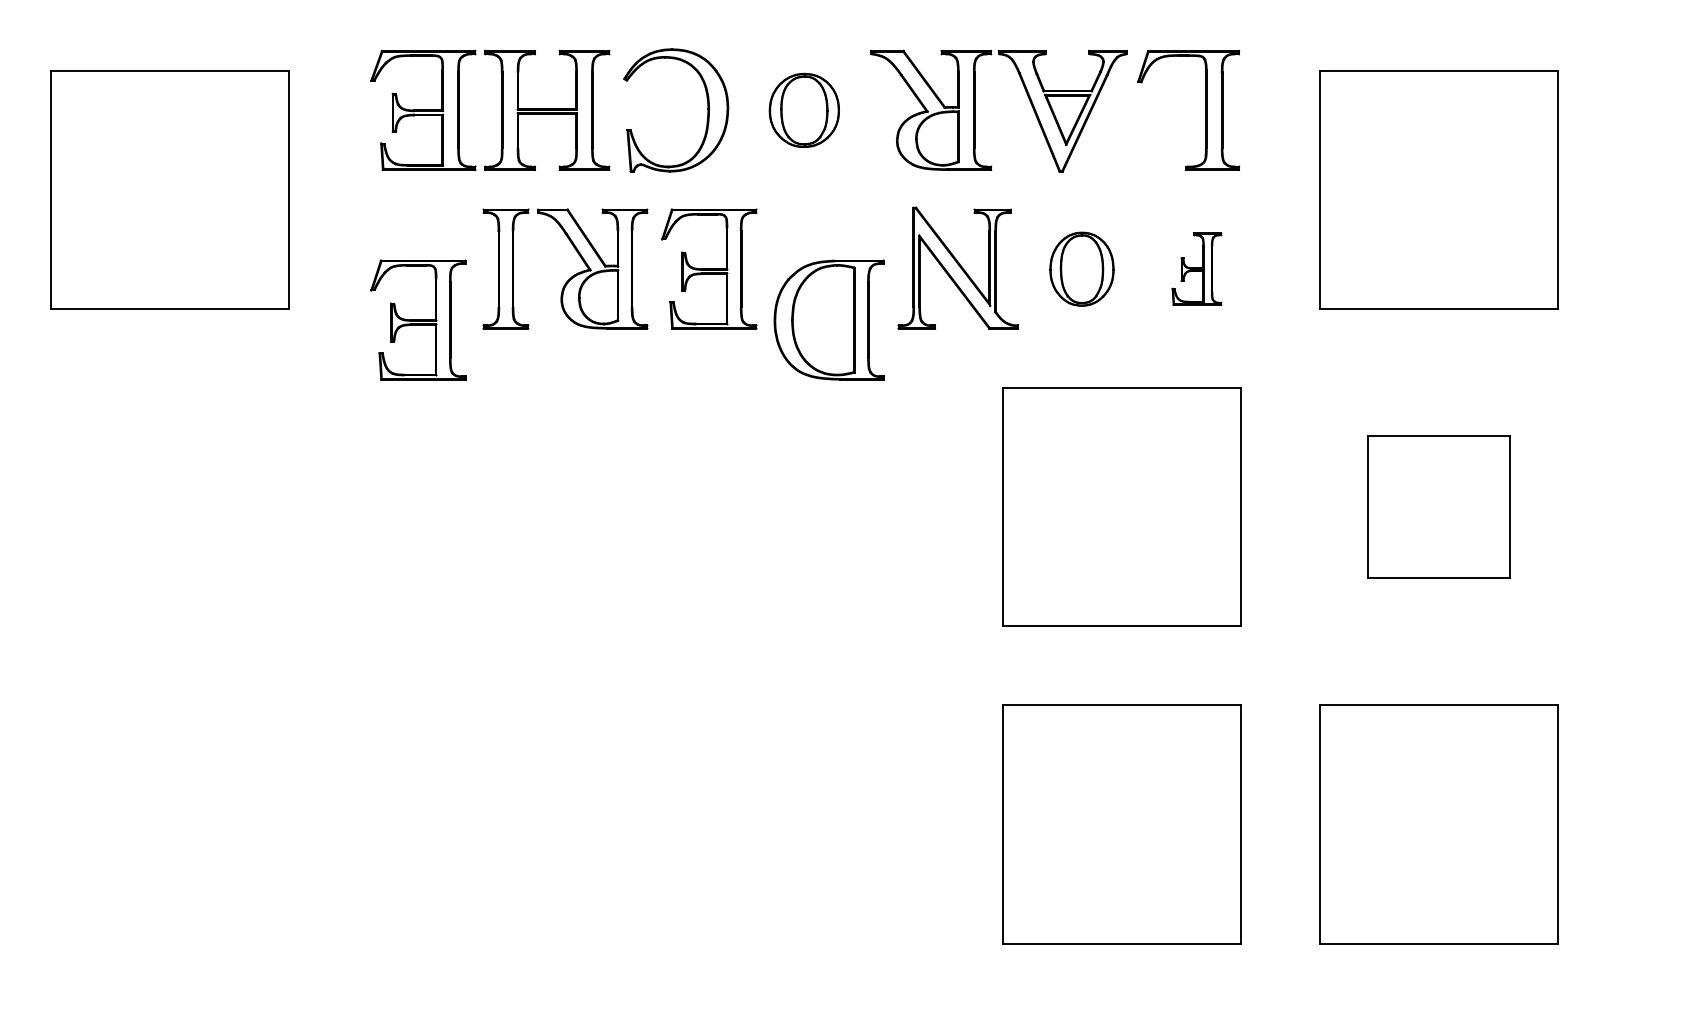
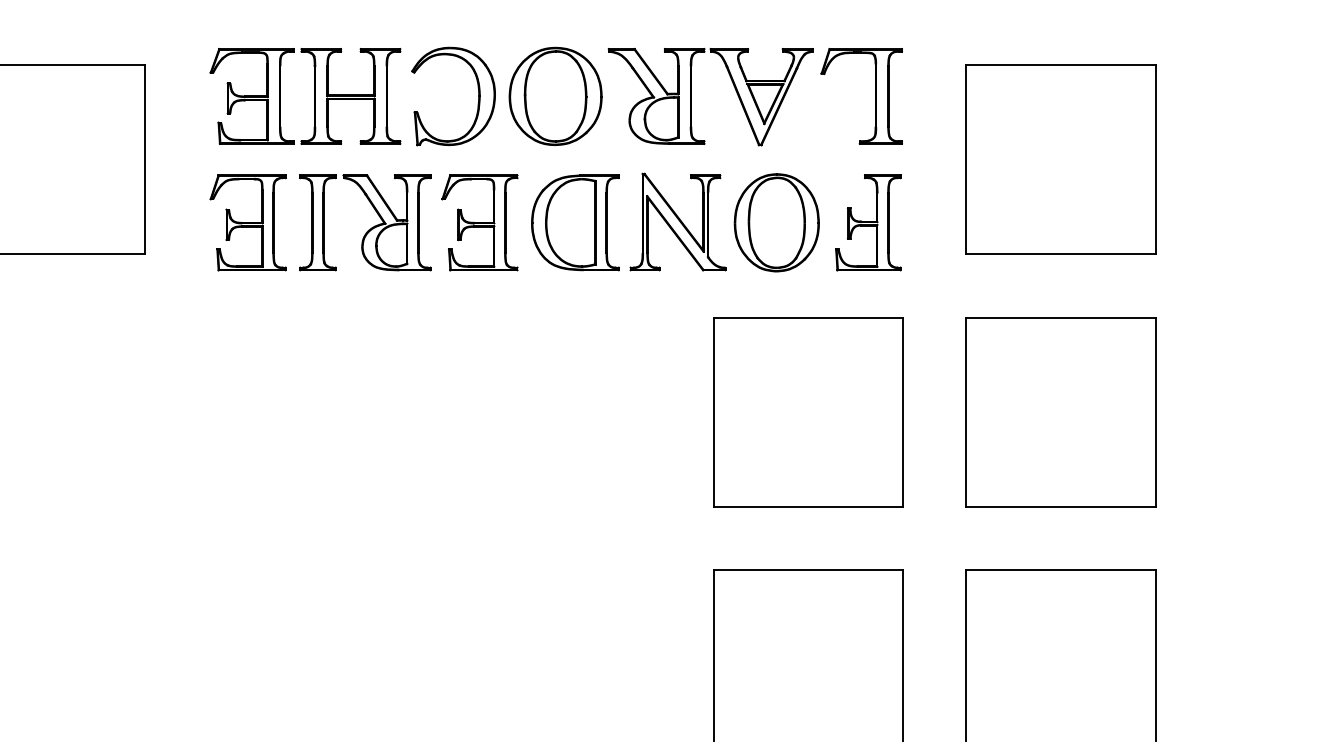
part: (804, 110) -> (555, 96), size x1.67
part: (1196, 268) -> (868, 222), size x1.67
part: (1081, 269) -> (776, 223), size x1.67
part: (418, 319) -> (248, 222), moved
part: (828, 319) -> (574, 222), moved
part: (1438, 506) -> (1060, 411), size x1.67

